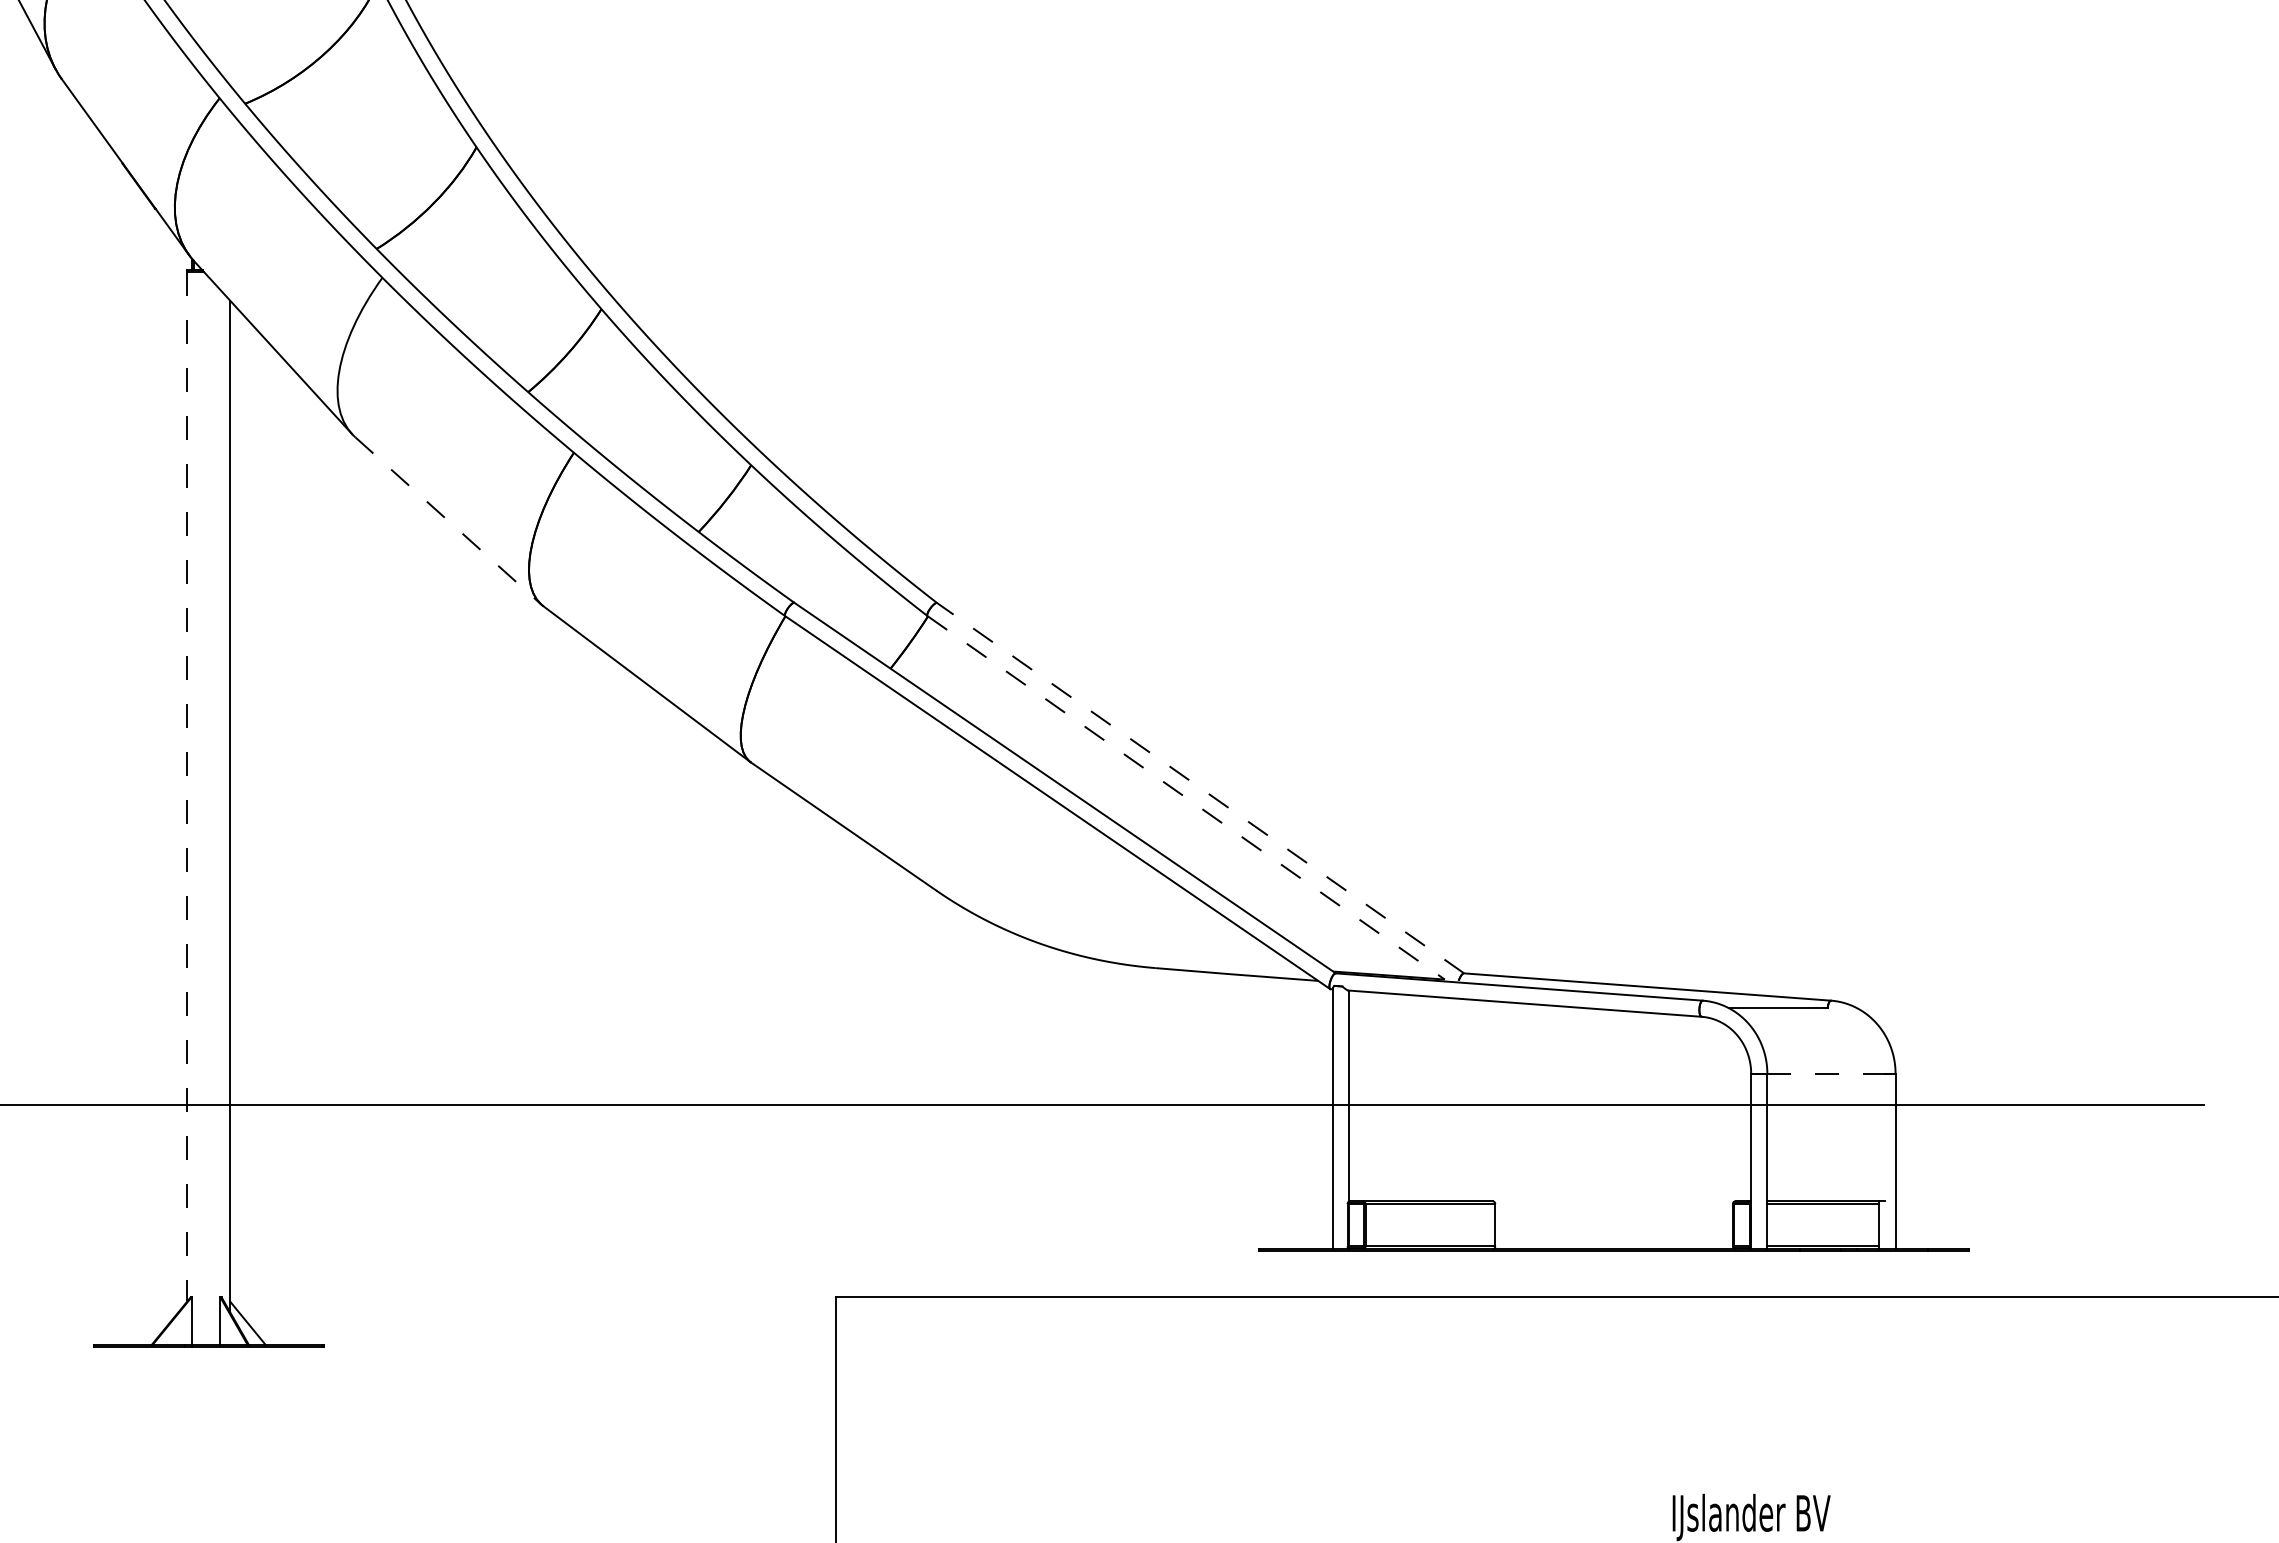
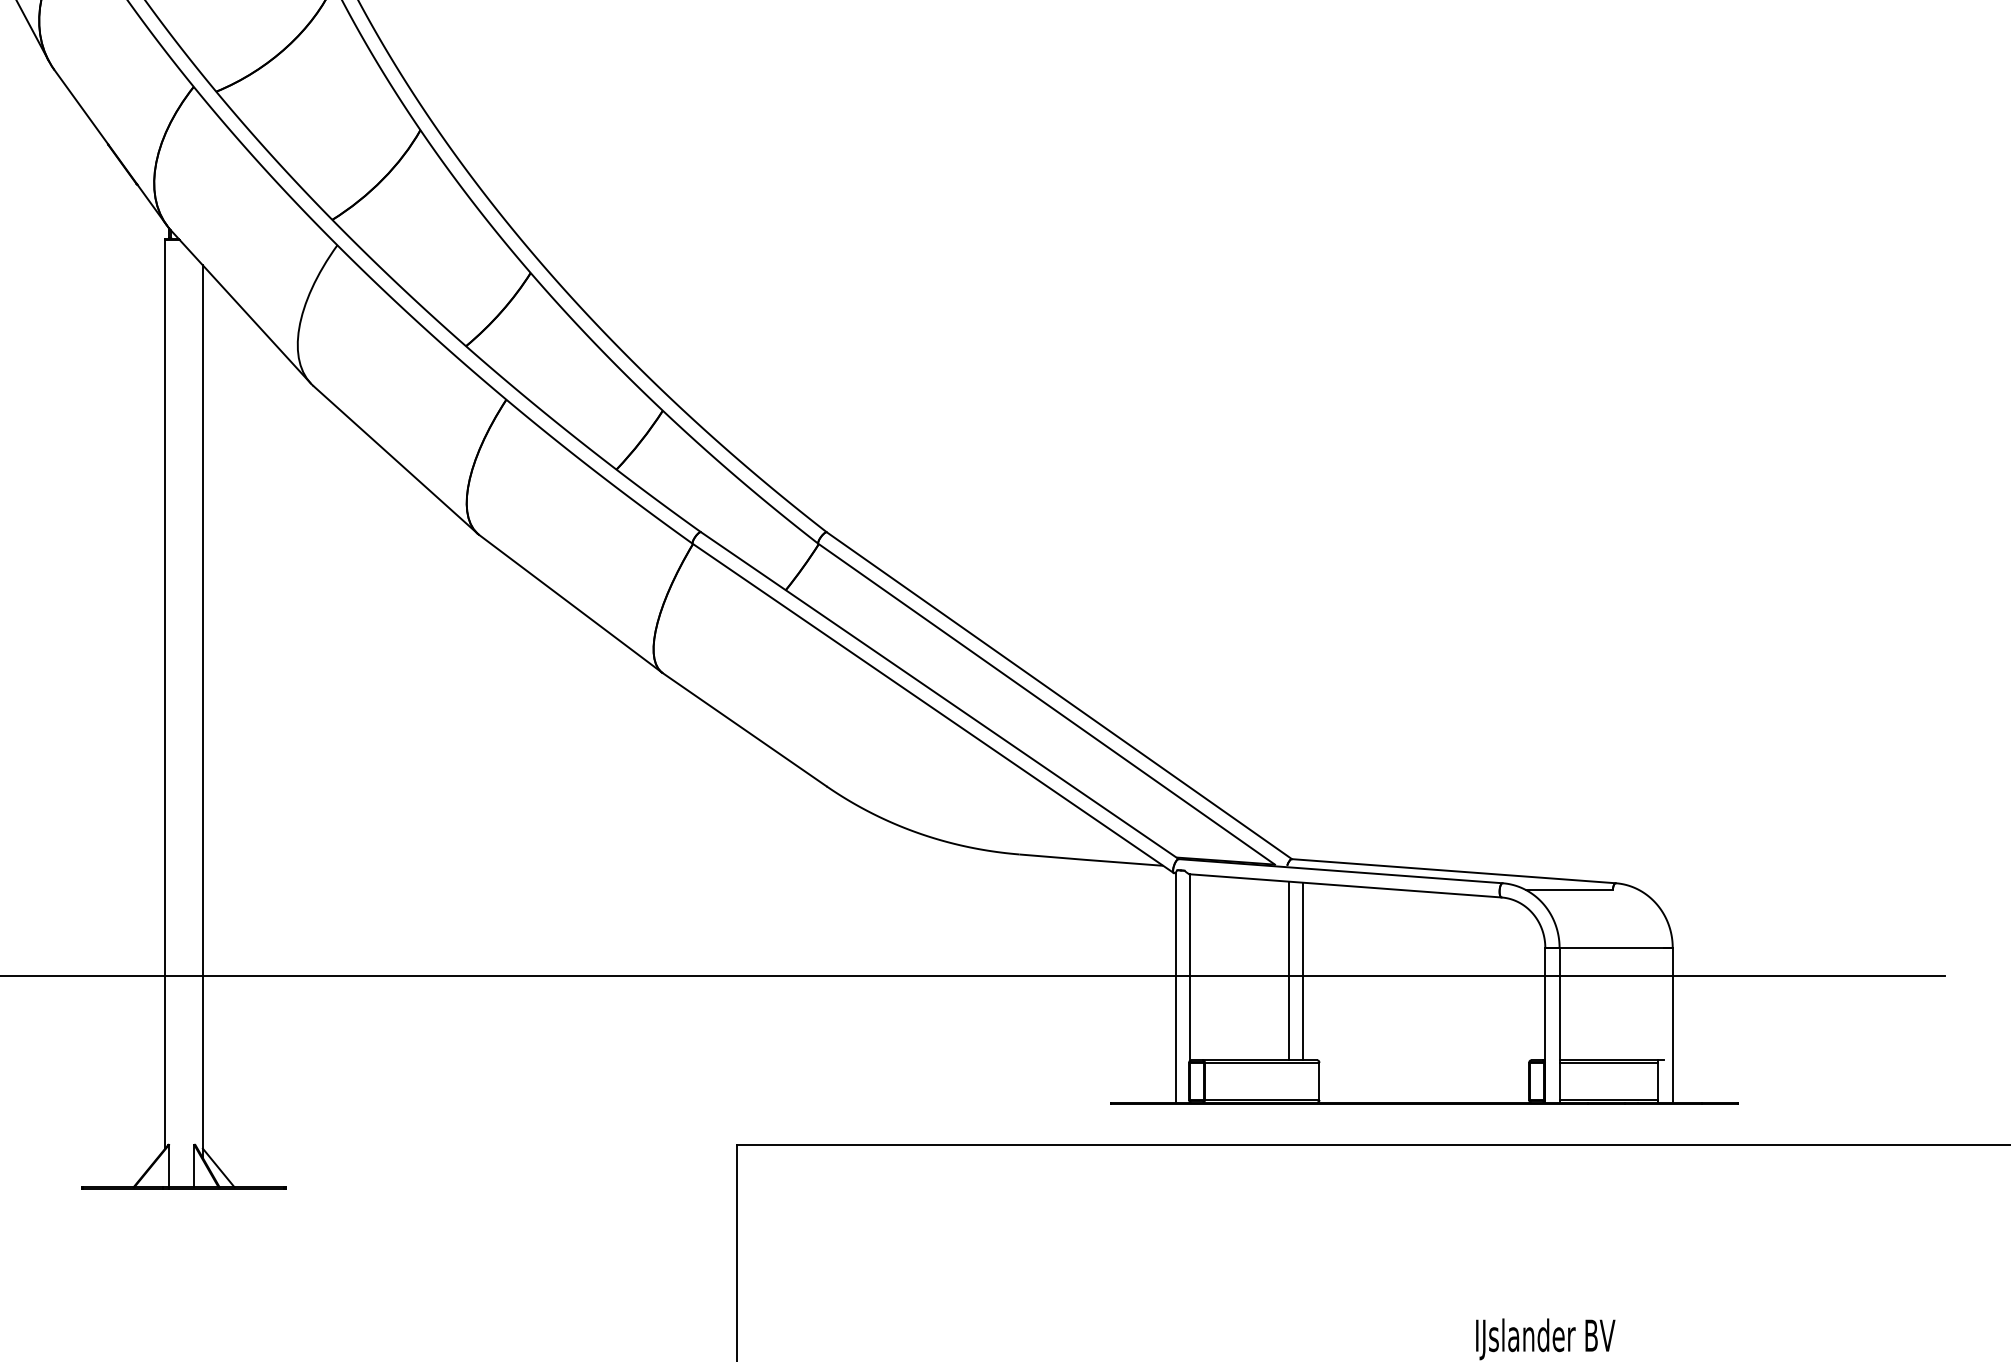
line: (448, 521) -> (395, 460), dashed -> solid
line: (187, 786) -> (165, 694), dashed -> solid
line: (1200, 787) -> (1059, 695), dashed -> solid
line: (1186, 798) -> (1046, 704), dashed -> solid
line: (1826, 1073) -> (1611, 947), dashed -> solid
line: (1460, 1099) -> (1288, 970), added
line: (1477, 1100) -> (1303, 971), added

